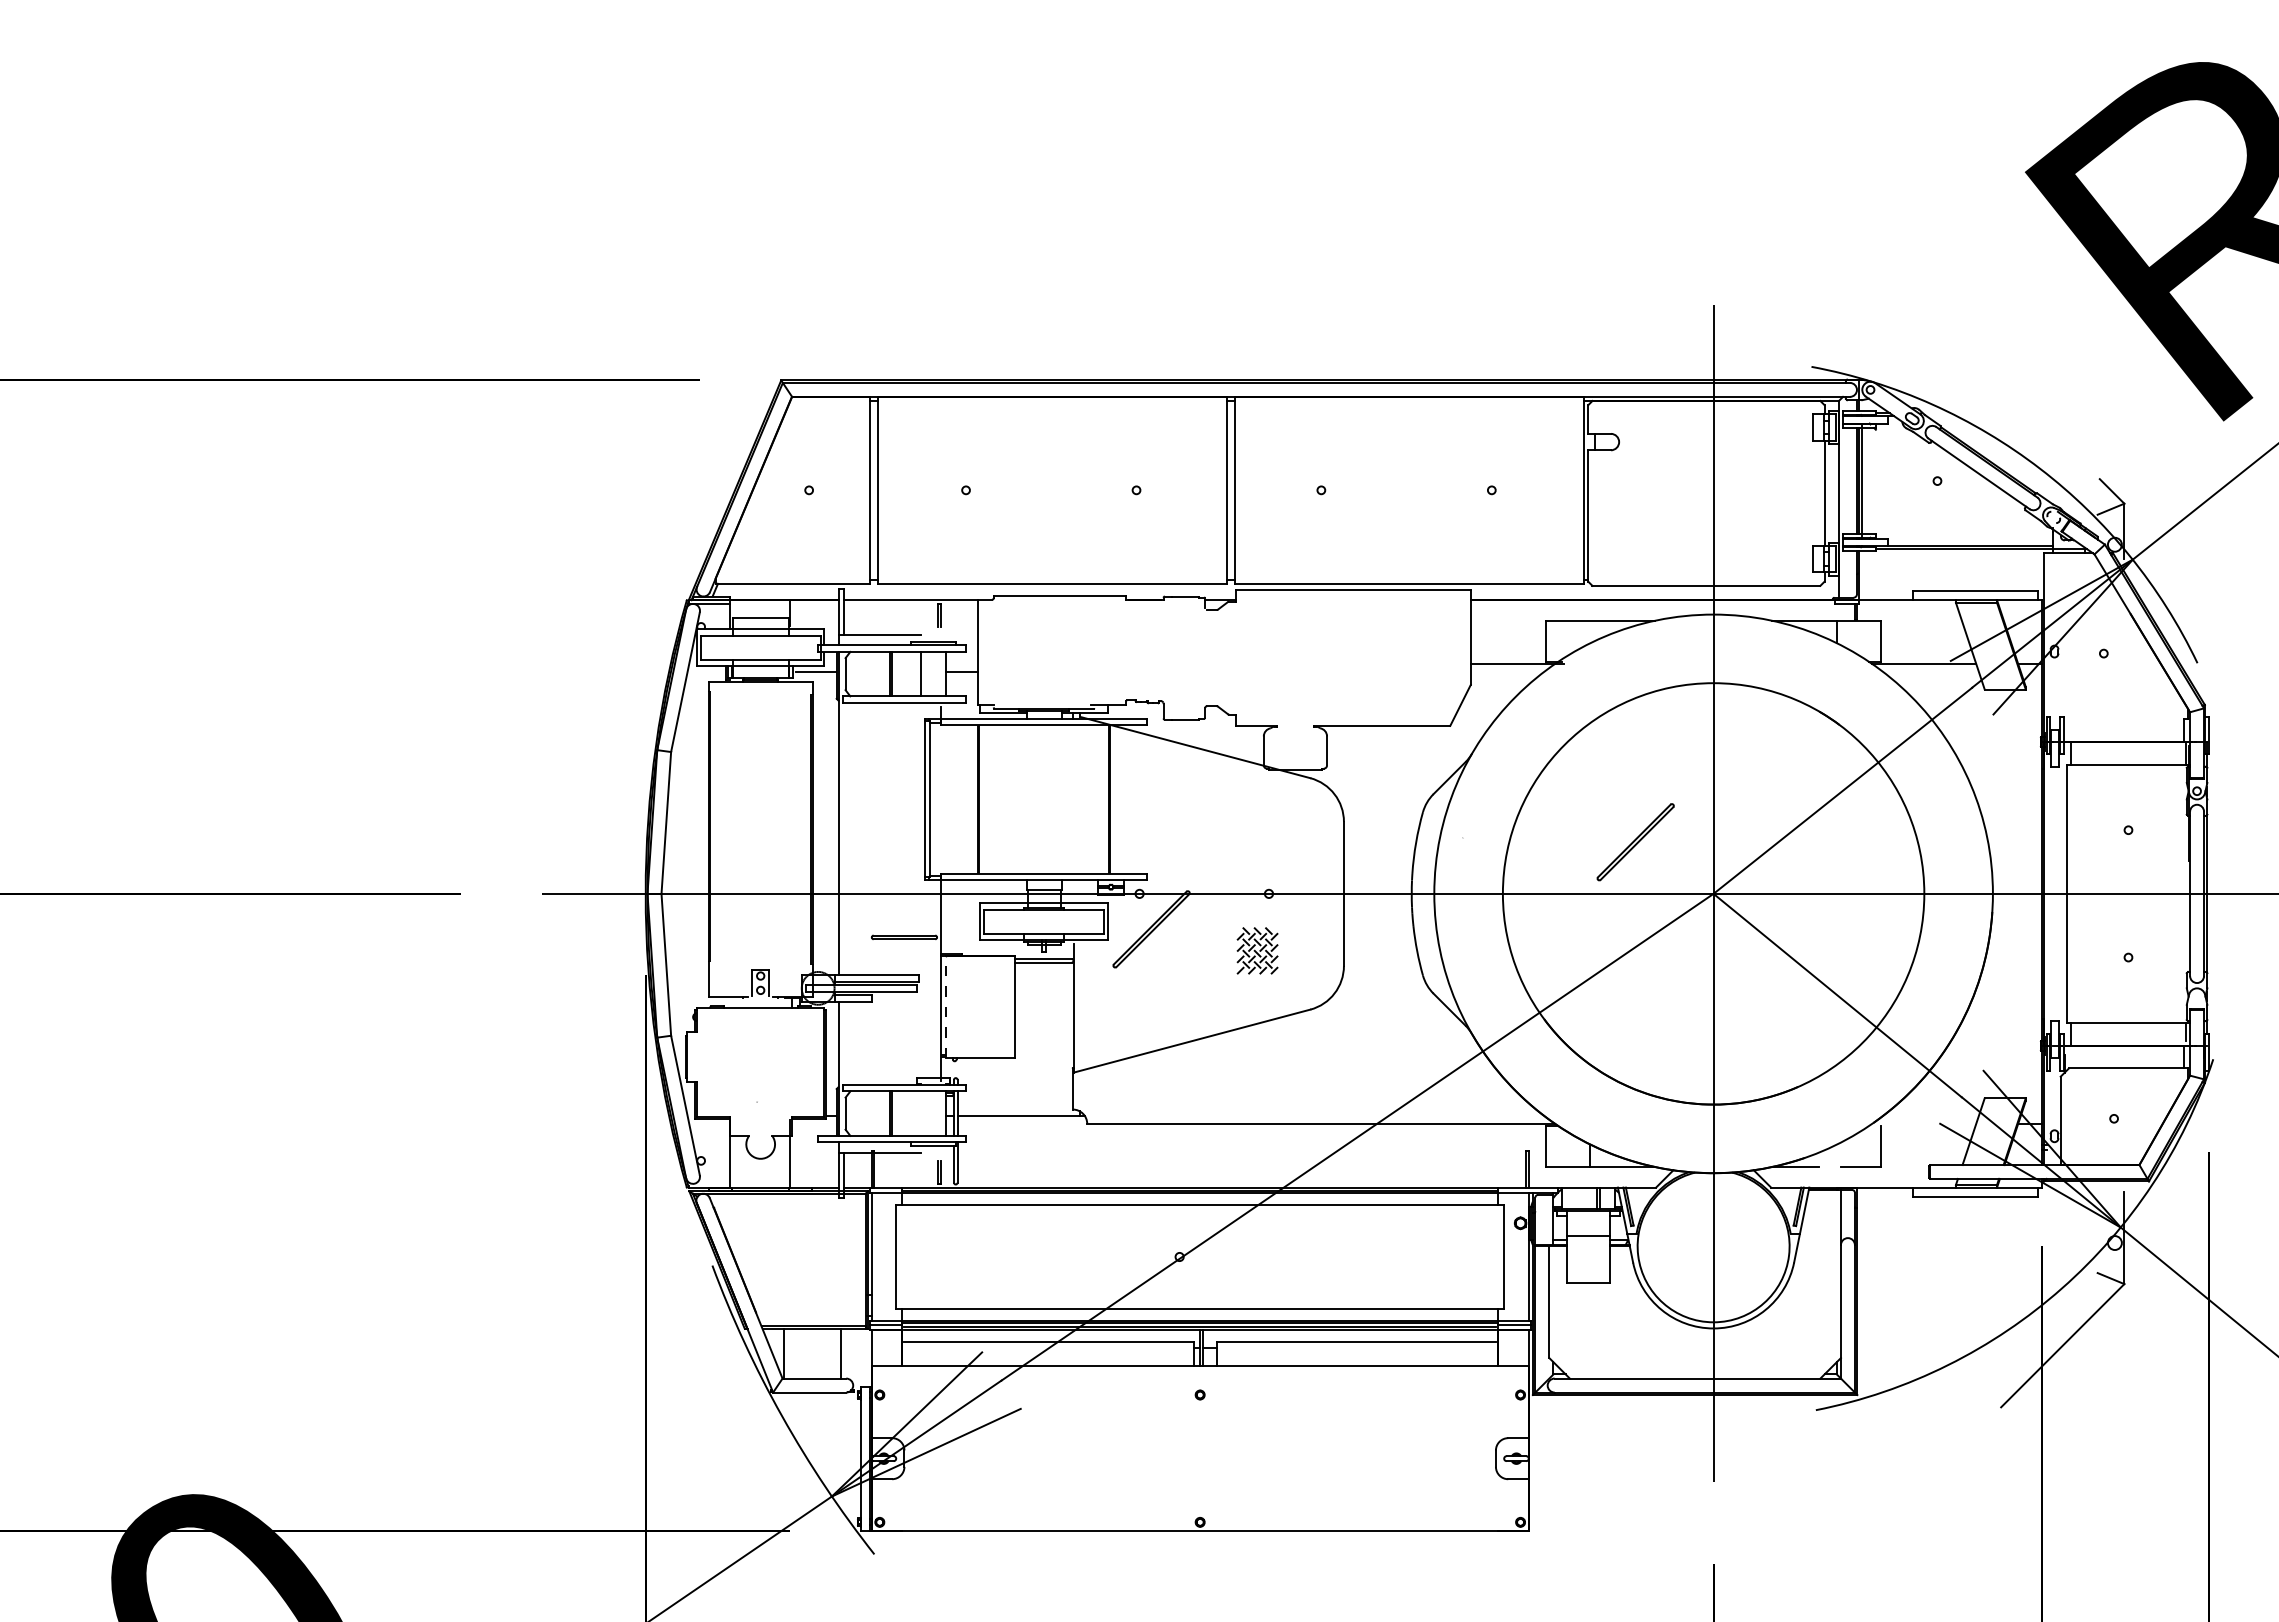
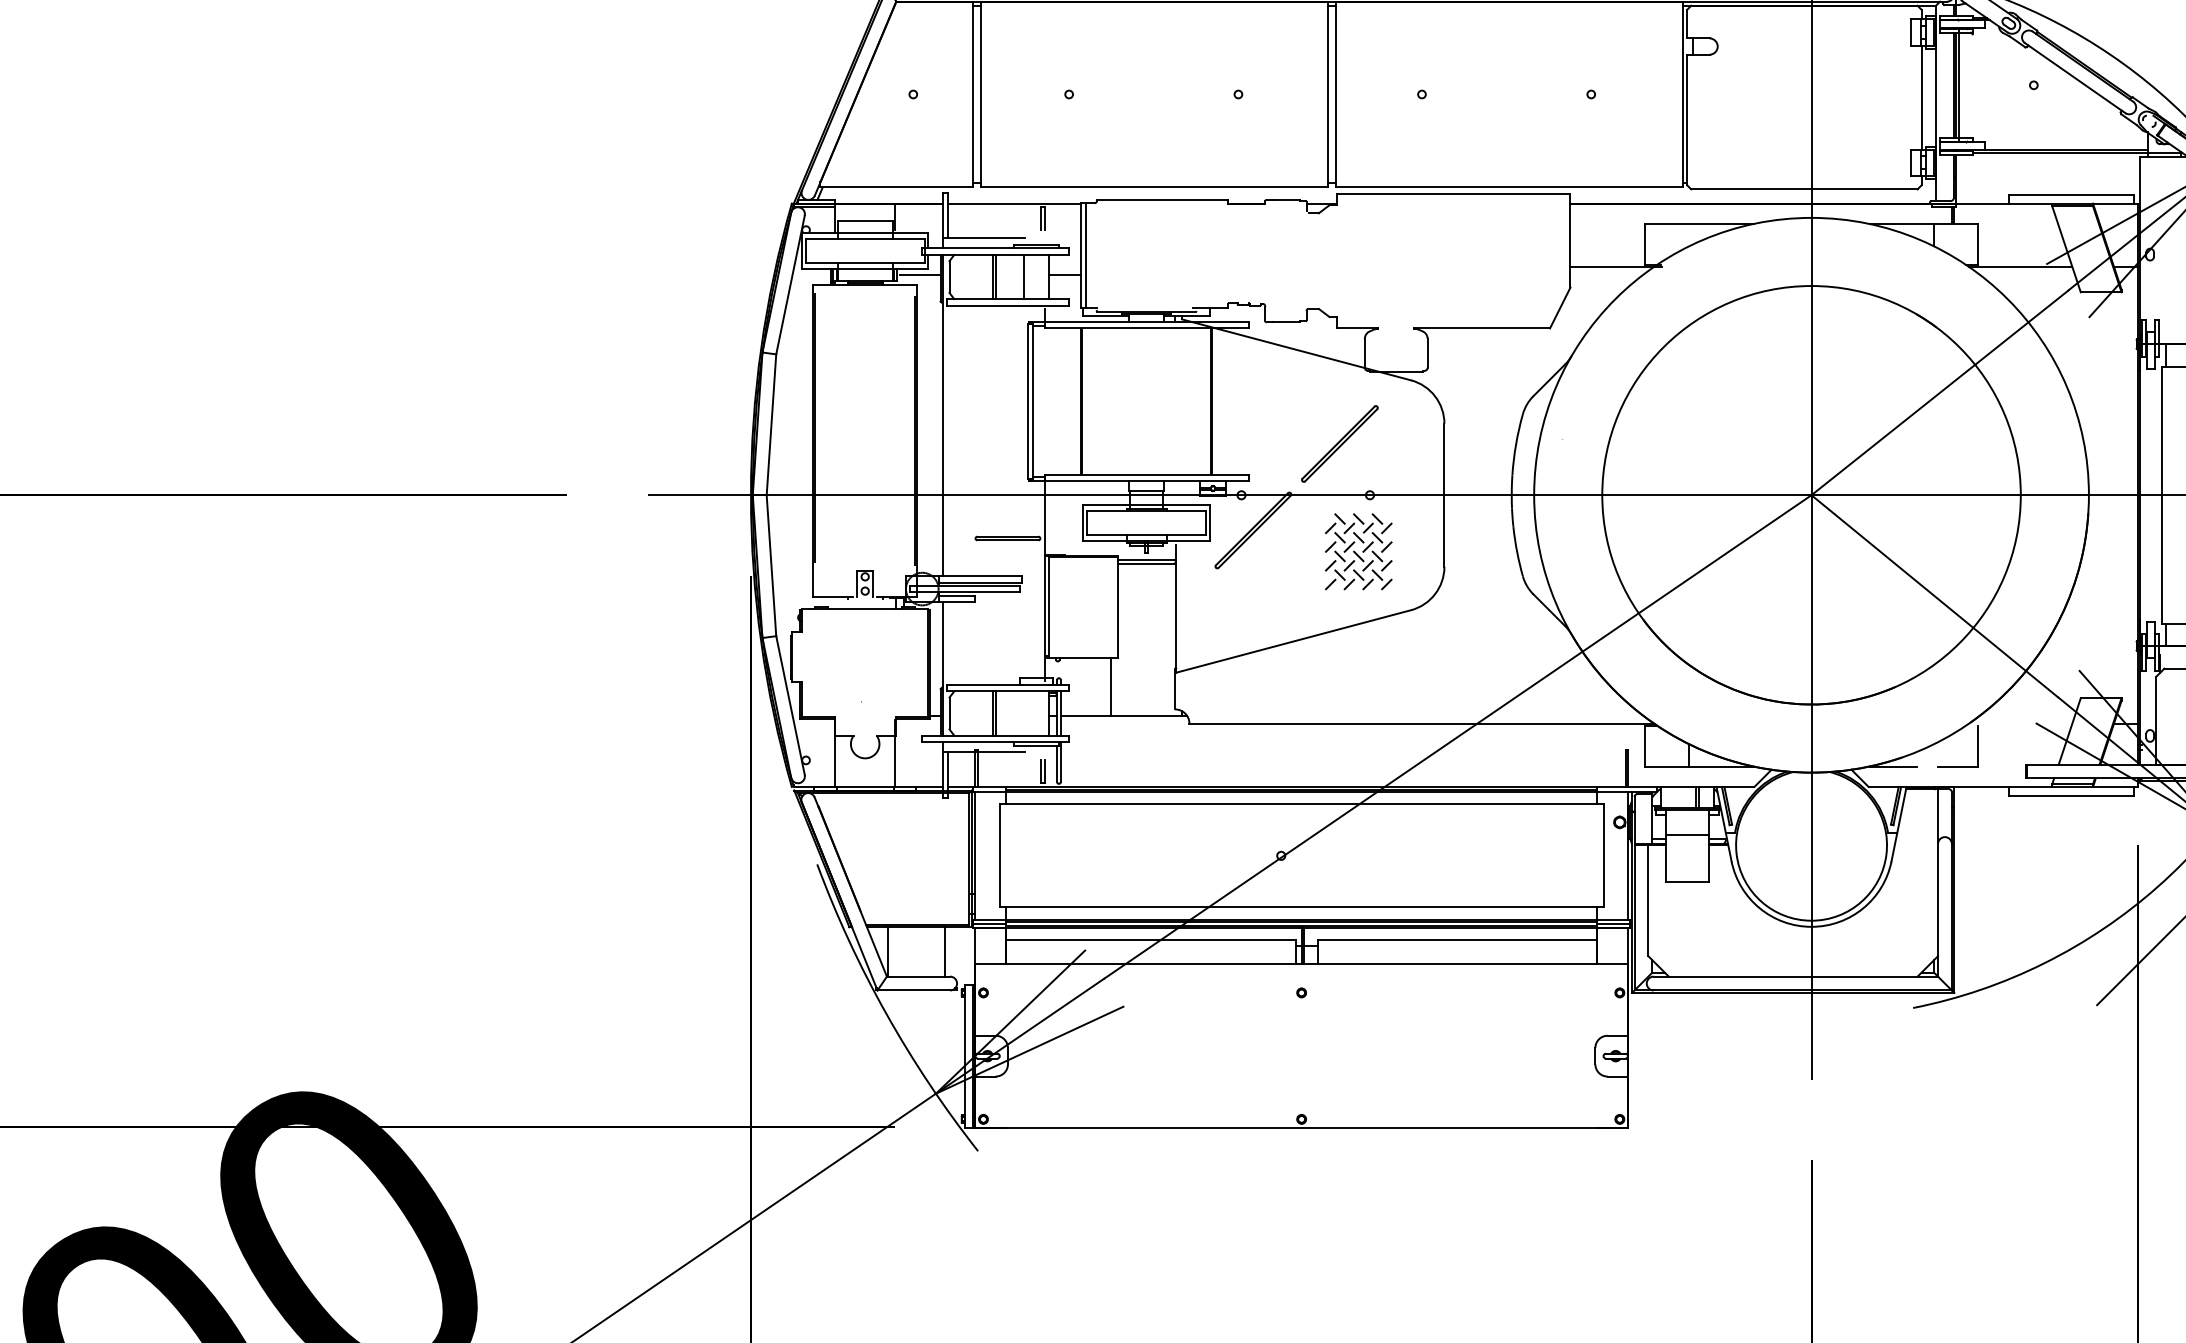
line: (983, 652) -> (1086, 255), added
part: (1635, 842) -> (1339, 444), moved
part: (1257, 950) -> (1358, 551), size x1.67
line: (945, 1006) -> (1048, 607), dashed -> solid
line: (1008, 1086) -> (1111, 686), added

